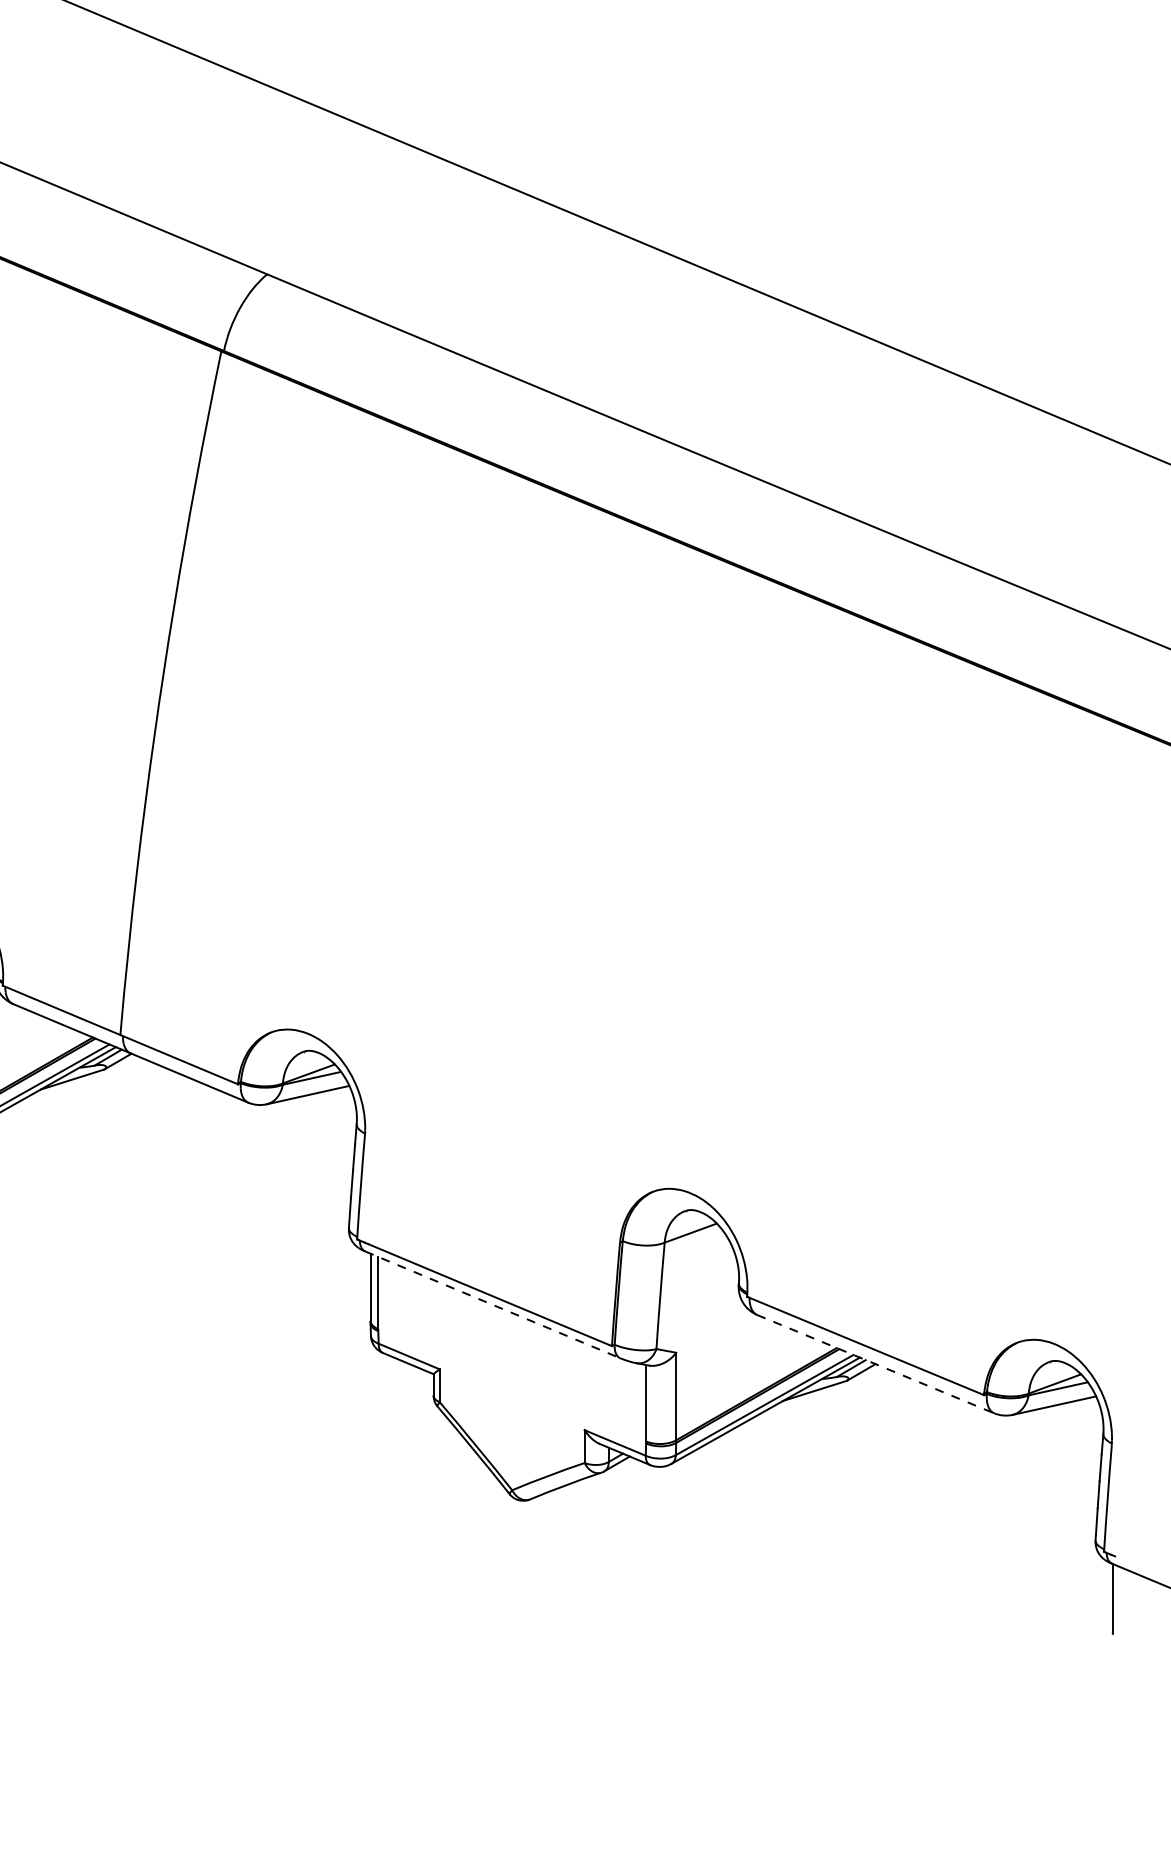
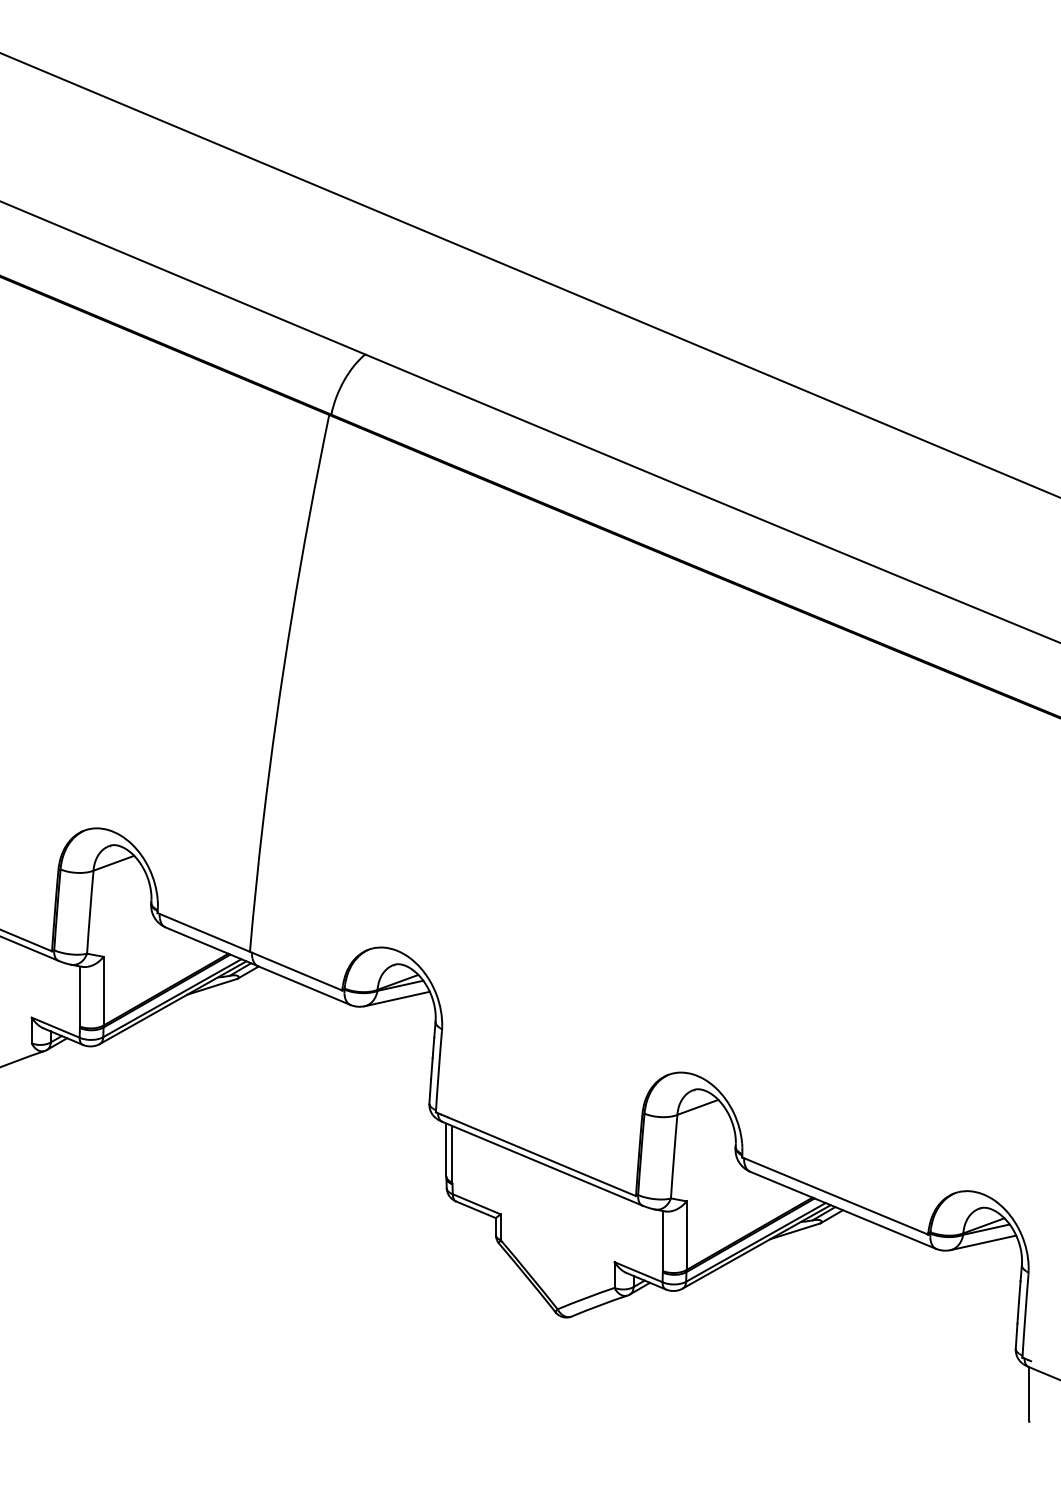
line: (492, 1304) -> (542, 1163), dashed -> solid
line: (876, 1364) -> (843, 1210), dashed -> solid

